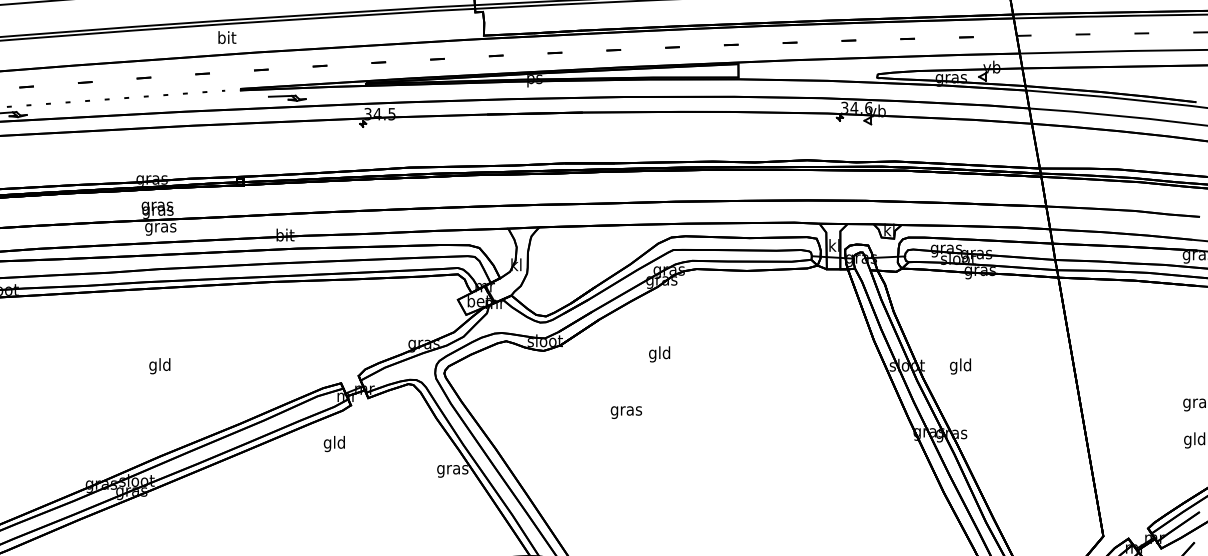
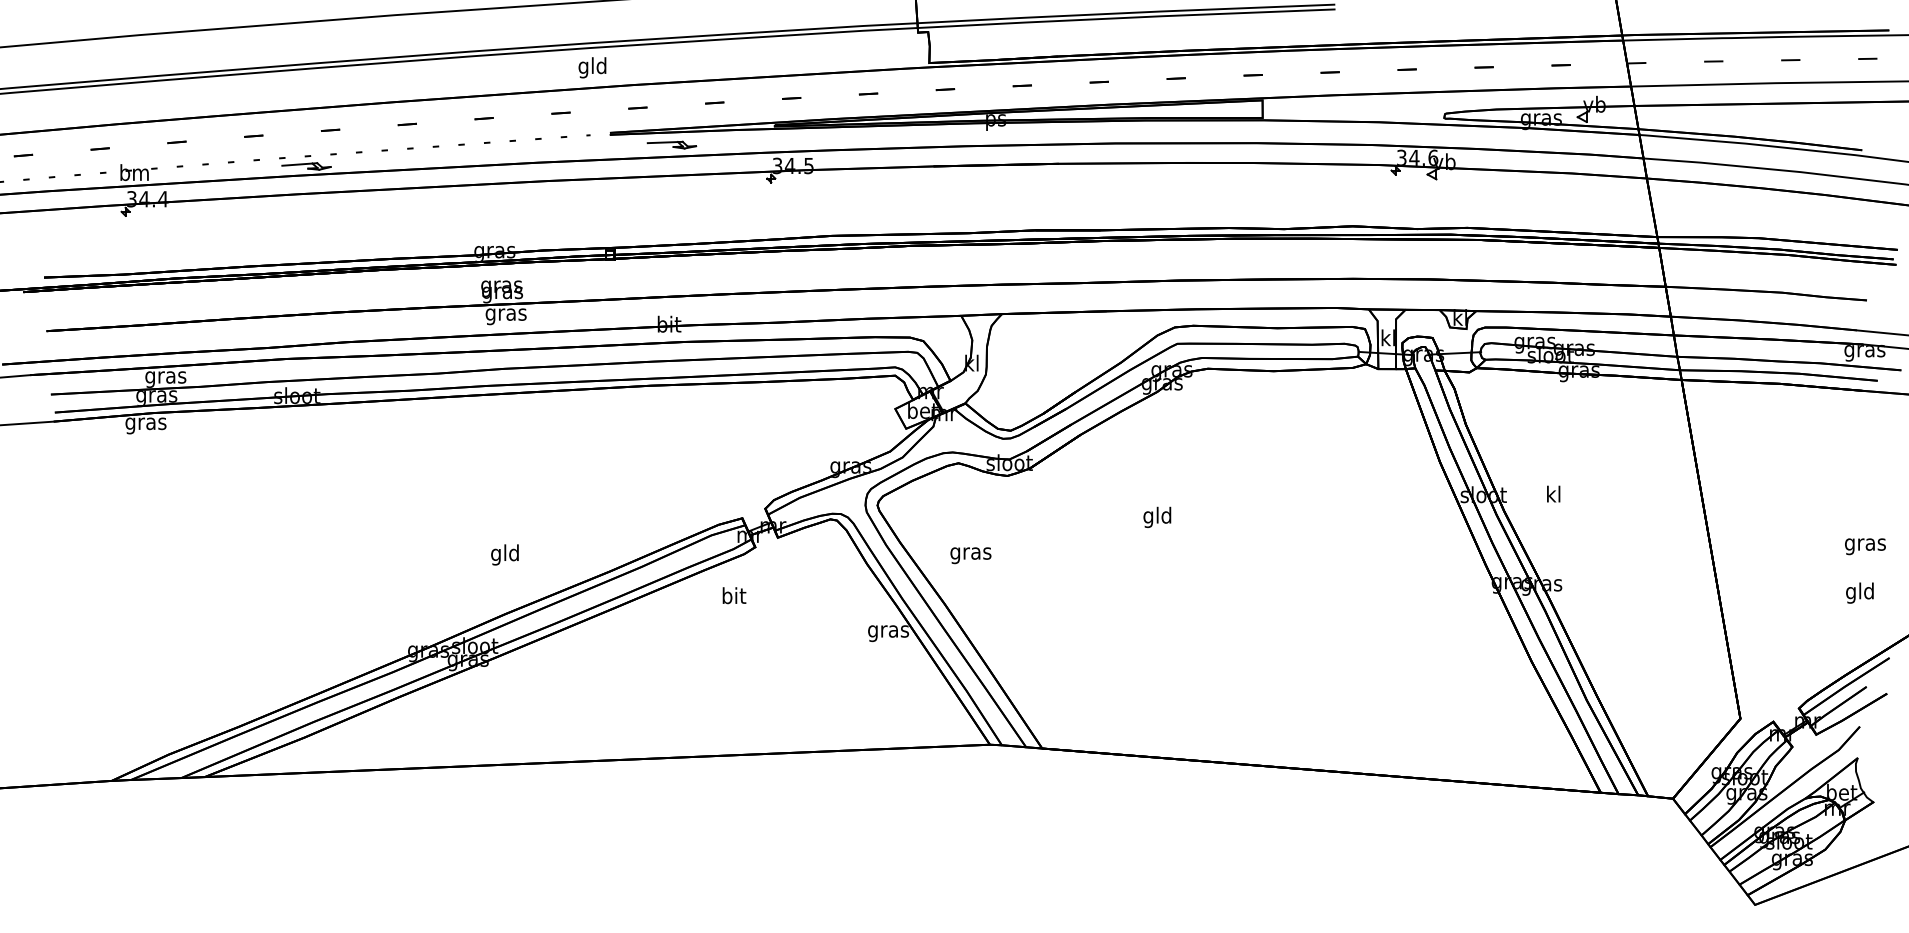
text: (226, 39) -> (592, 67), bit -> gld
text: (659, 353) -> (1157, 516), moved
text: (159, 365) -> (504, 554), moved
text: (960, 365) -> (1553, 495), gld -> kl
text: (626, 412) -> (970, 555), moved
text: (334, 443) -> (733, 597), gld -> bit

